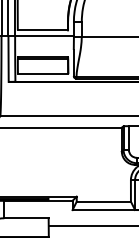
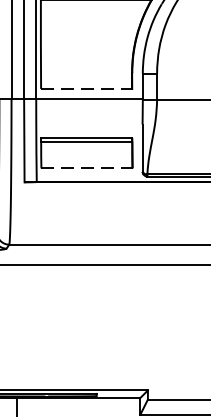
line: (43, 30) -> (87, 89), solid -> dashed
line: (43, 74) -> (87, 168), solid -> dashed

